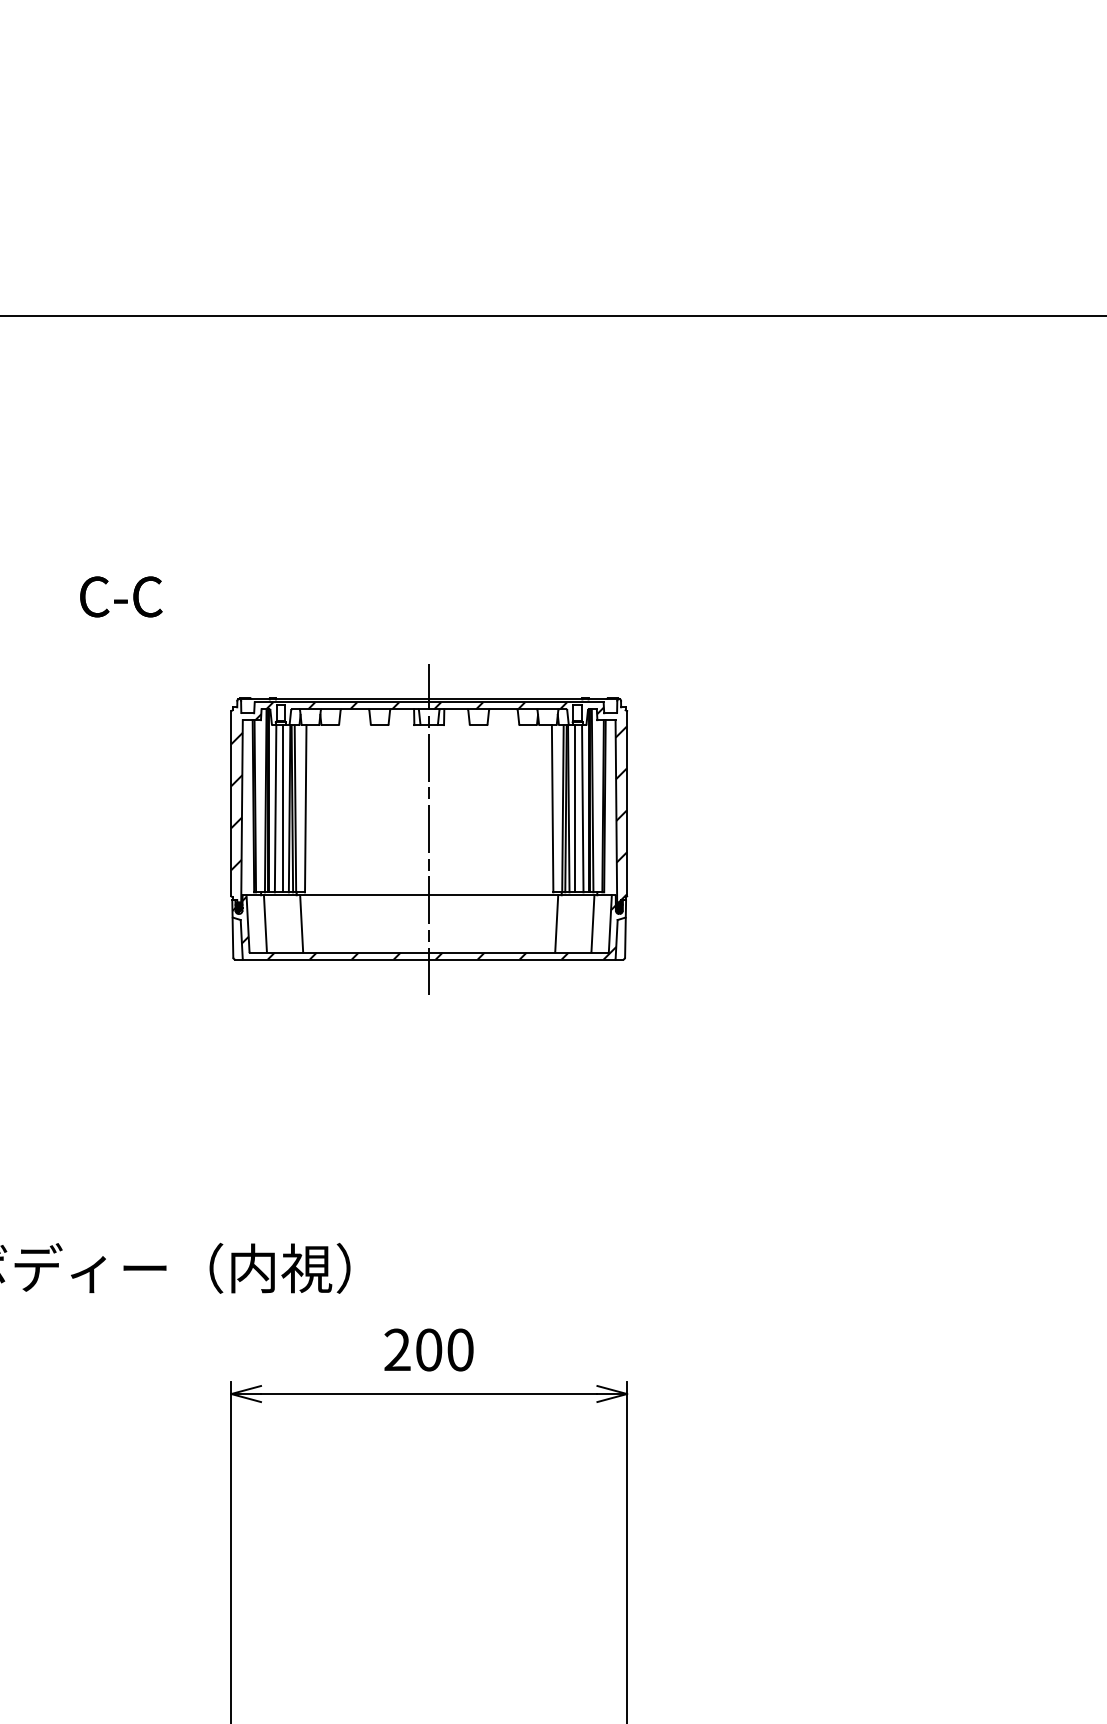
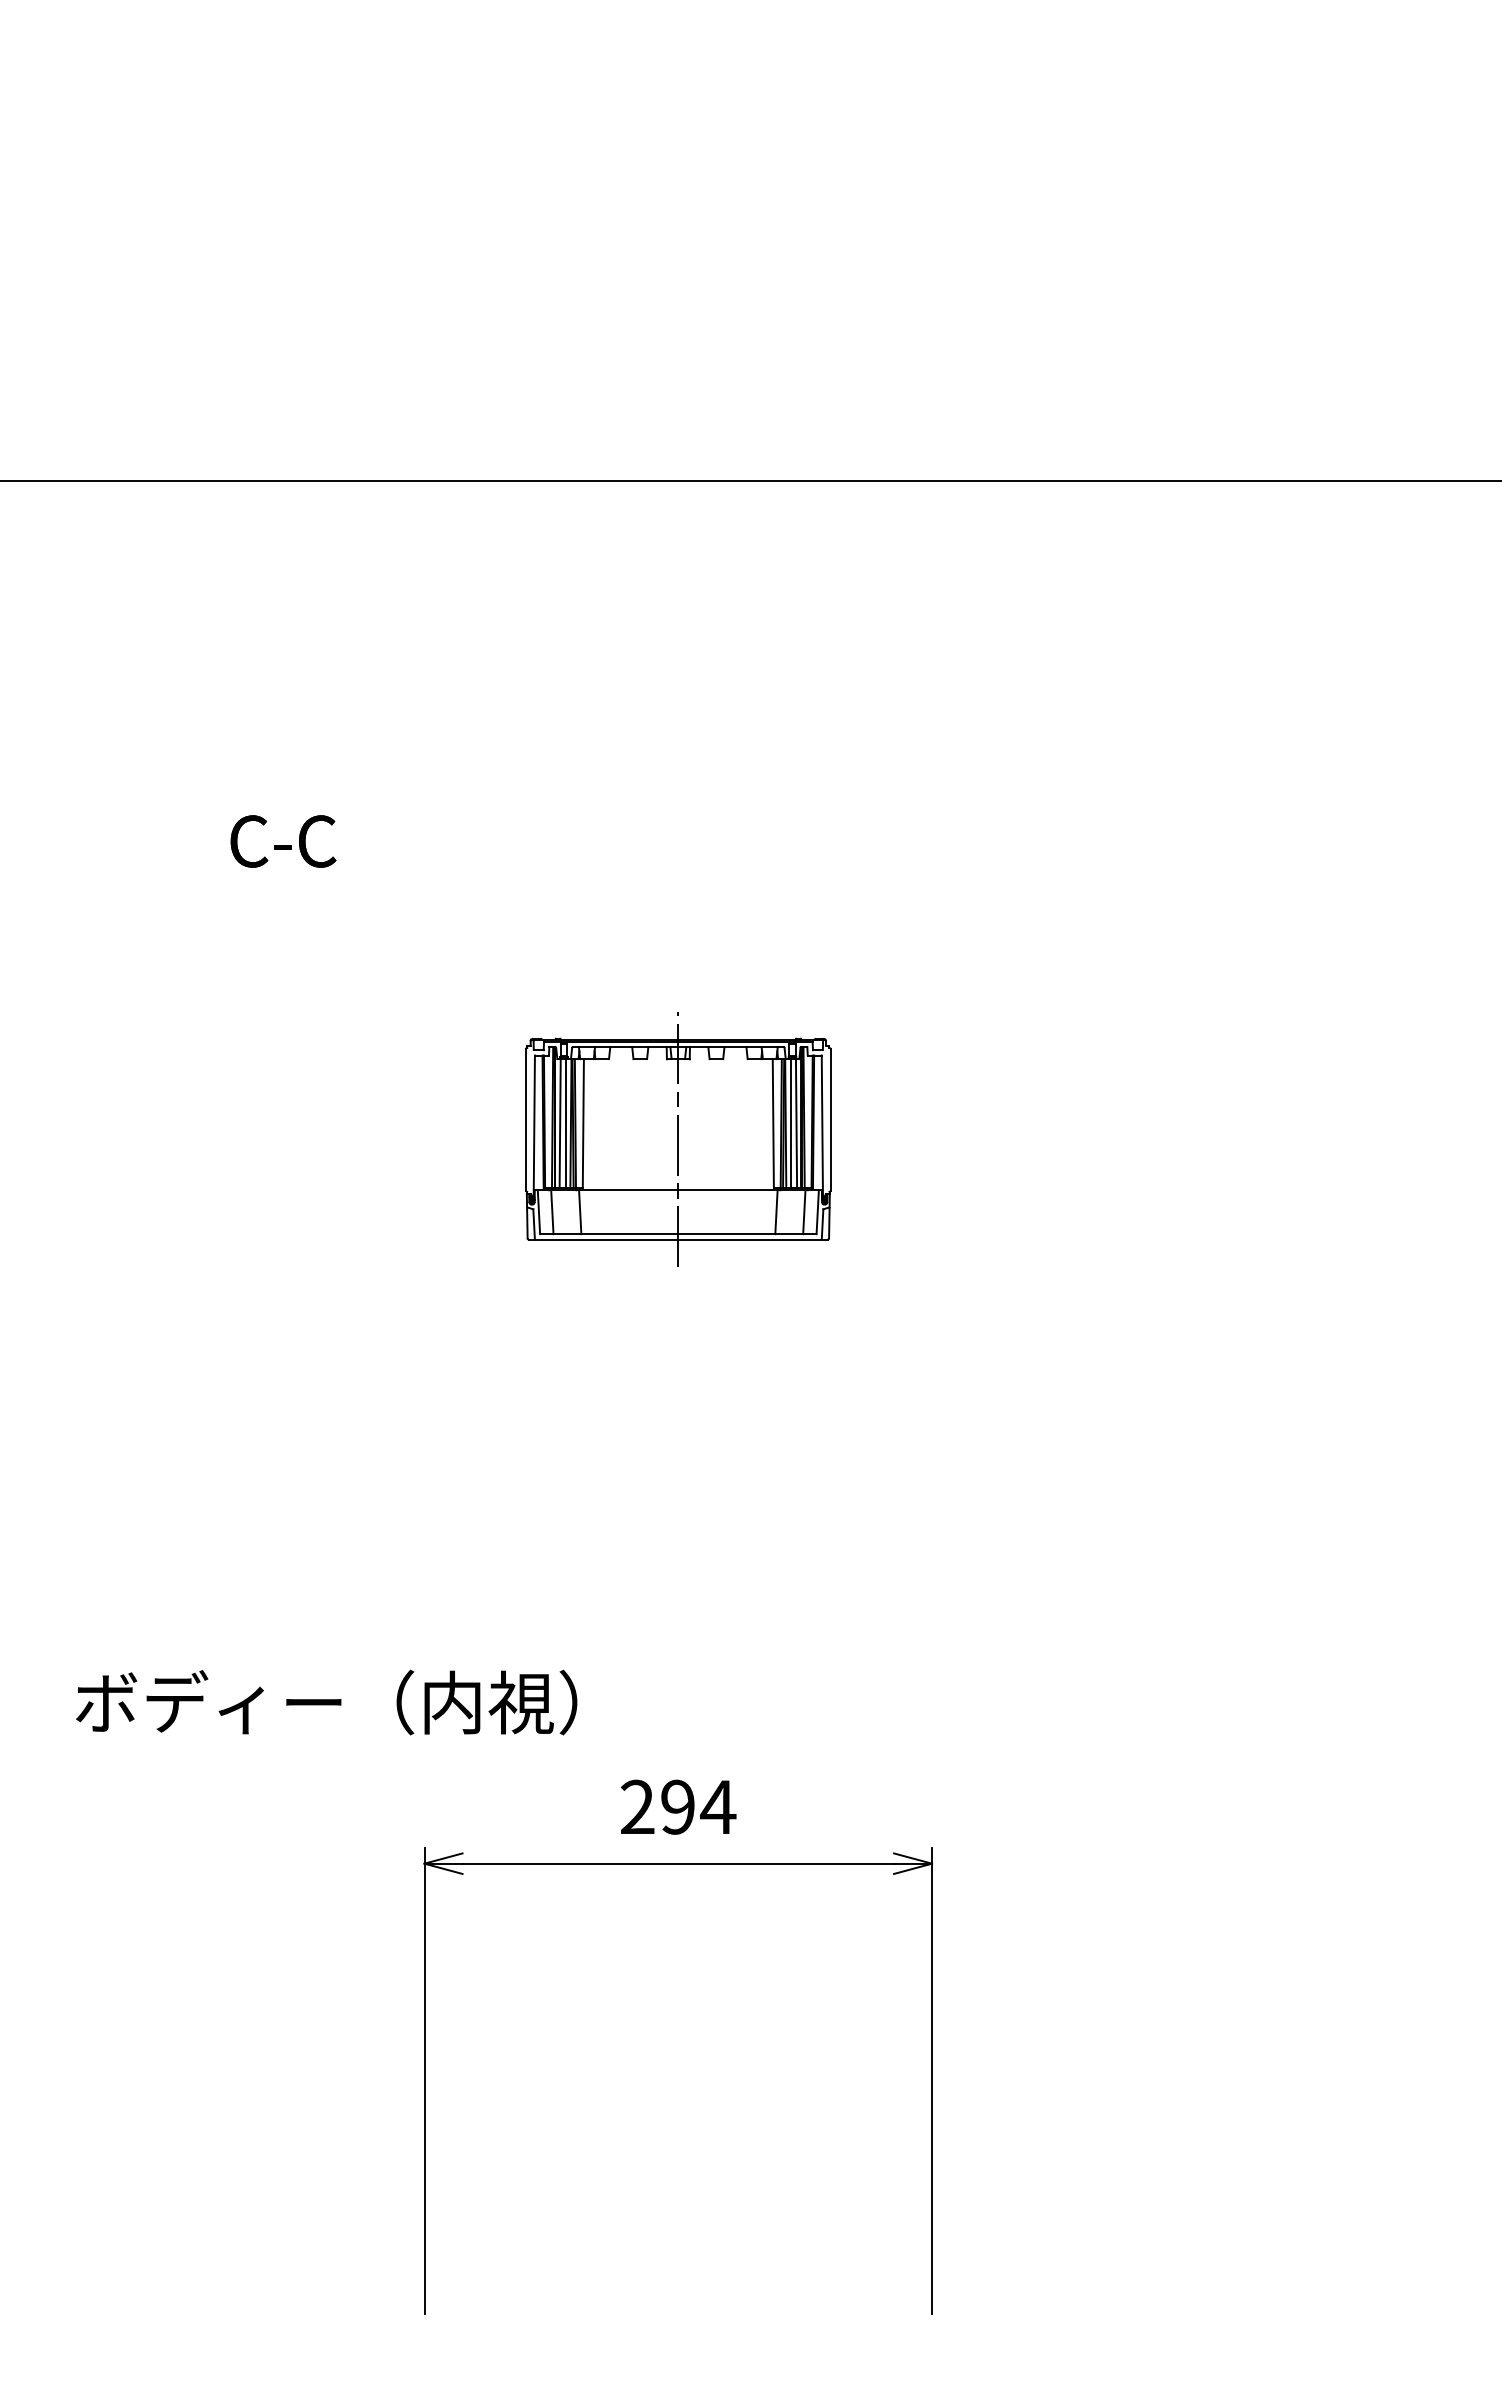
part: (429, 829) -> (678, 1139), size x0.6
text: (444, 1349) -> (698, 1806), 200 -> 294

